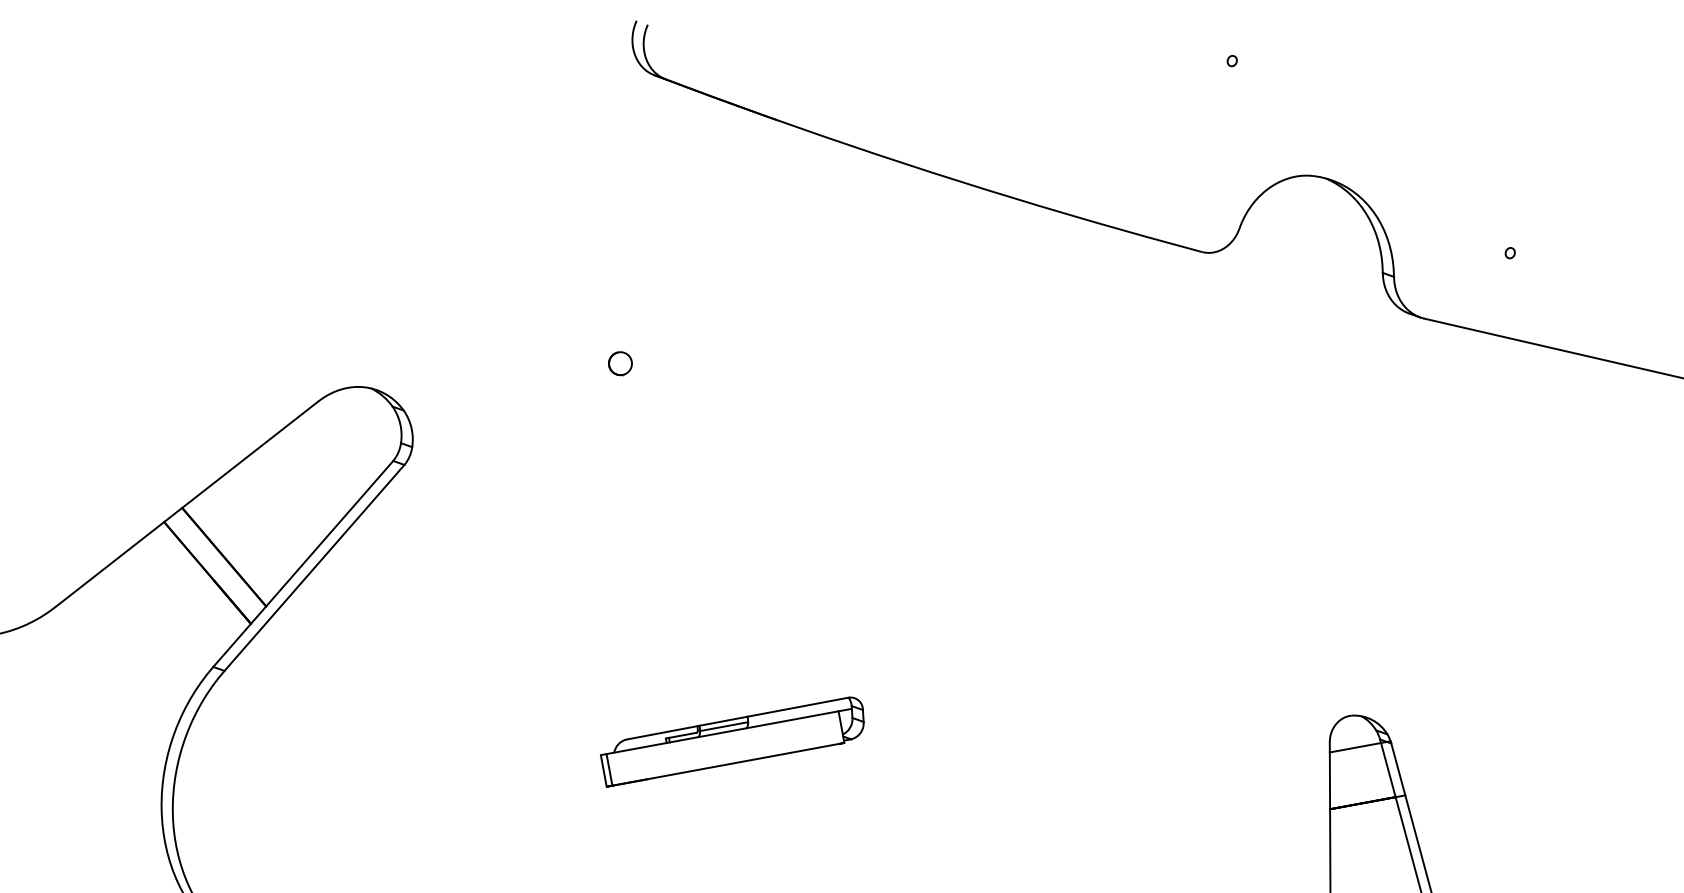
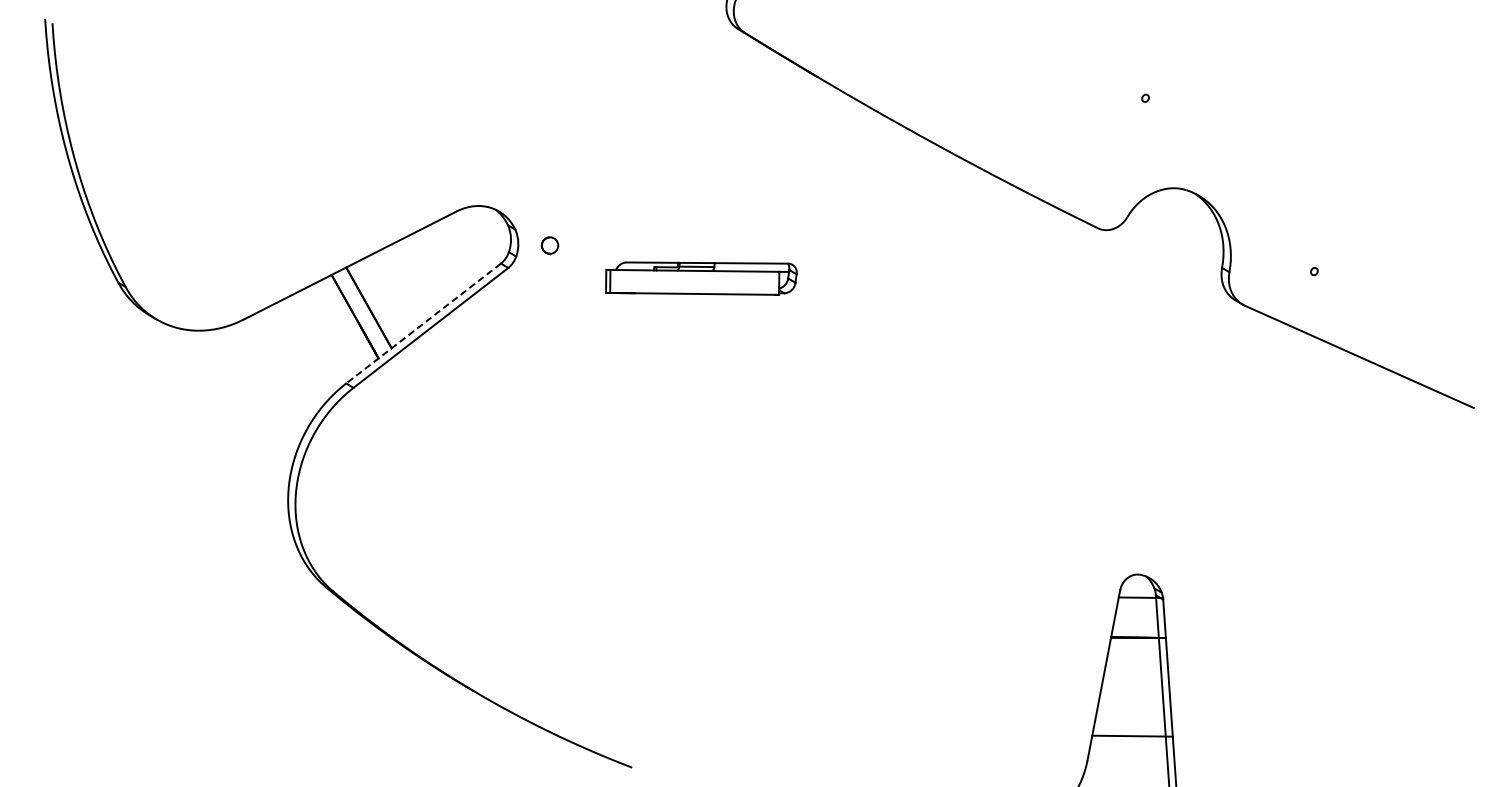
part: (619, 363) -> (549, 245), moved
line: (303, 563) -> (423, 323), solid -> dashed
part: (733, 741) -> (701, 278), moved

